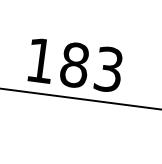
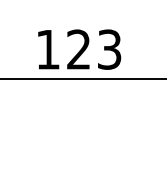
text: (74, 64) -> (78, 49), 183 -> 123

